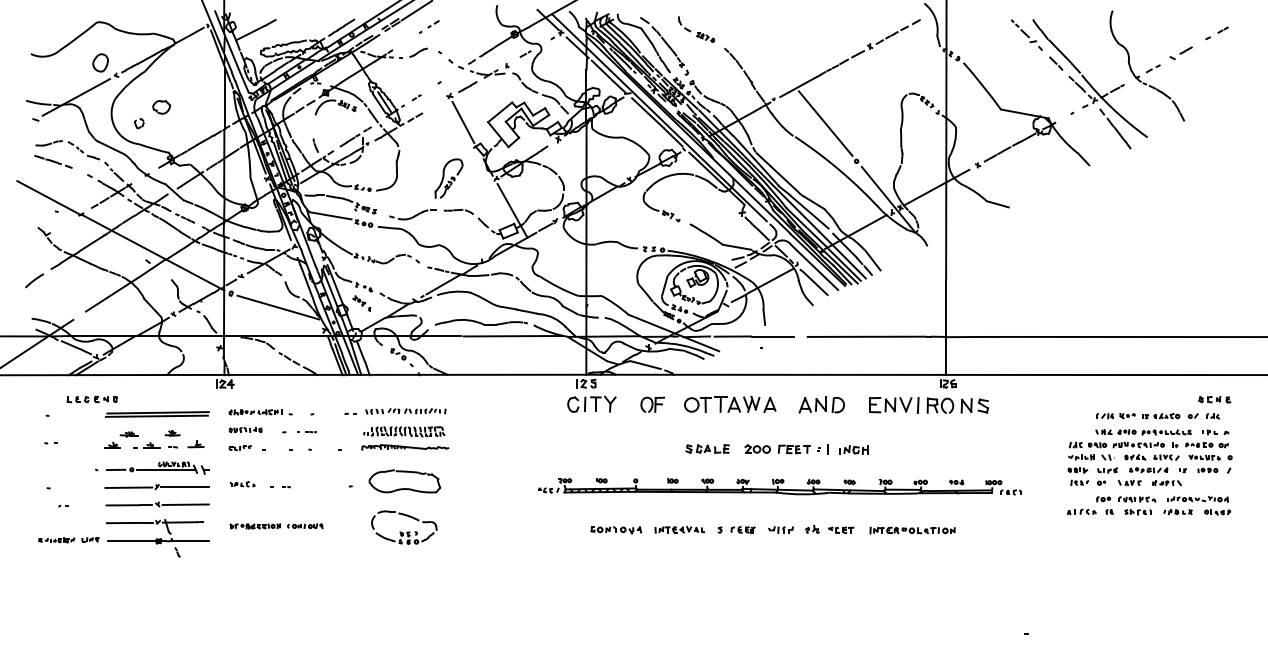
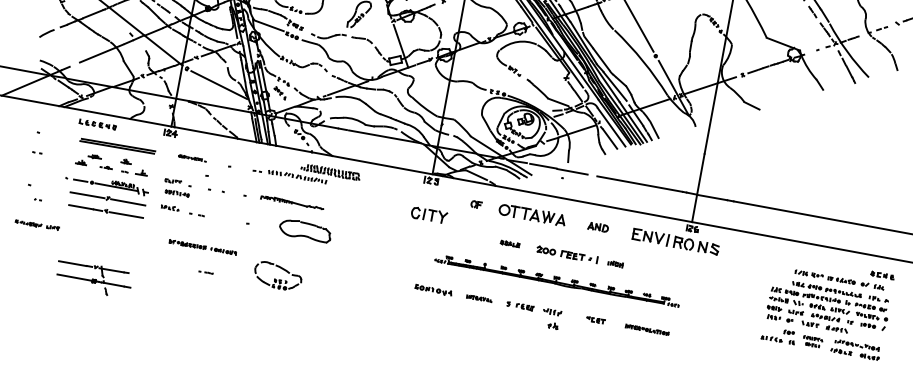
part: (91, 399) -> (97, 124), moved
part: (591, 403) -> (429, 214), moved
part: (652, 404) -> (476, 204), size x0.6
part: (821, 404) -> (598, 226), size x0.6
part: (260, 412) -> (192, 158), size x0.6
part: (245, 429) -> (177, 192), moved
part: (307, 431) -> (206, 272), moved
part: (404, 431) -> (330, 171), moved
part: (146, 445) -> (105, 167), size x0.6
part: (707, 448) -> (510, 243), size x0.6
part: (853, 449) -> (615, 263), size x0.7
part: (404, 481) -> (305, 230), moved
part: (779, 486) -> (557, 280), size x0.7
part: (1137, 505) -> (812, 341), size x0.7
part: (276, 526) -> (202, 247), moved
part: (404, 527) -> (278, 276), moved
part: (812, 528) -> (553, 325), moved
part: (679, 529) -> (479, 298), size x0.7
part: (912, 530) -> (647, 329), size x0.7
part: (157, 538) -> (93, 278), moved

